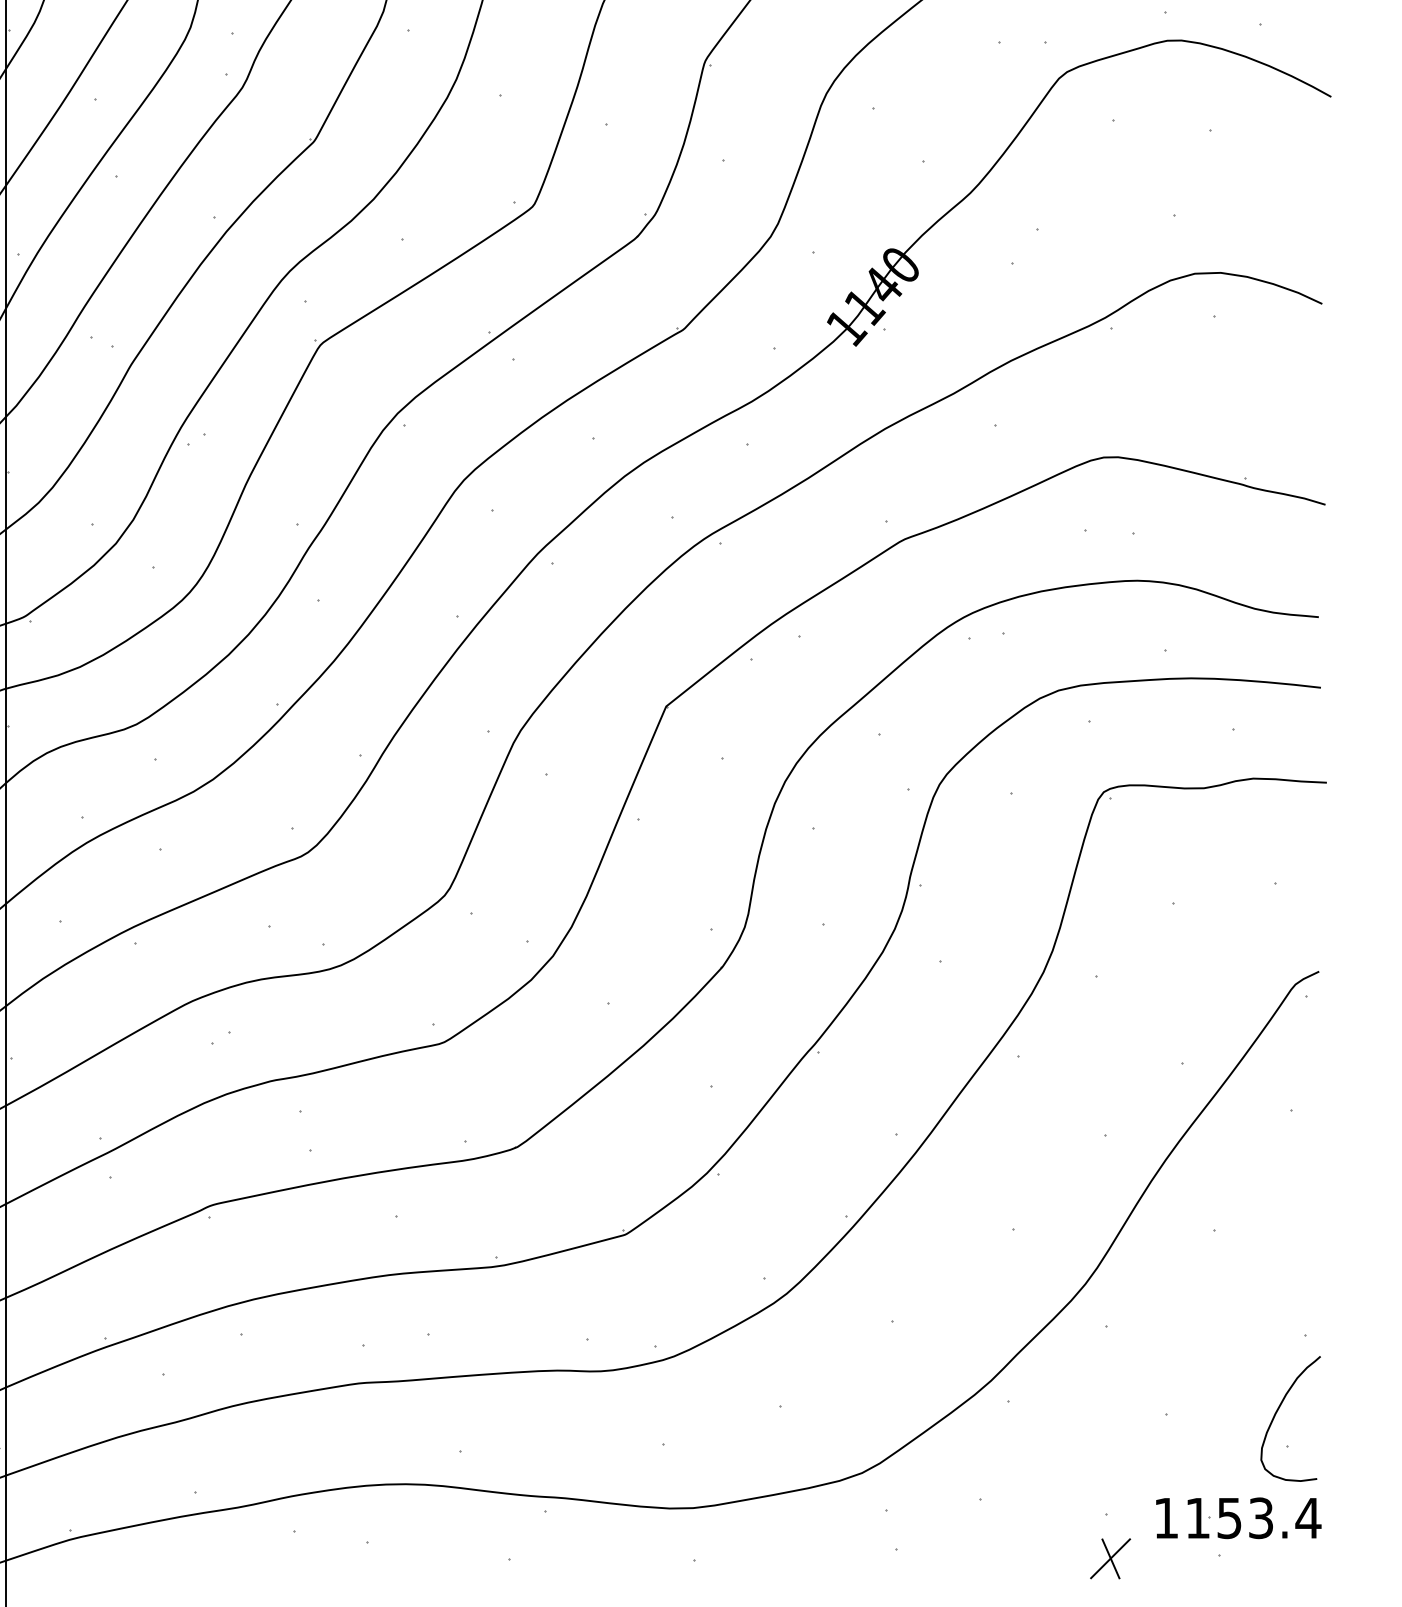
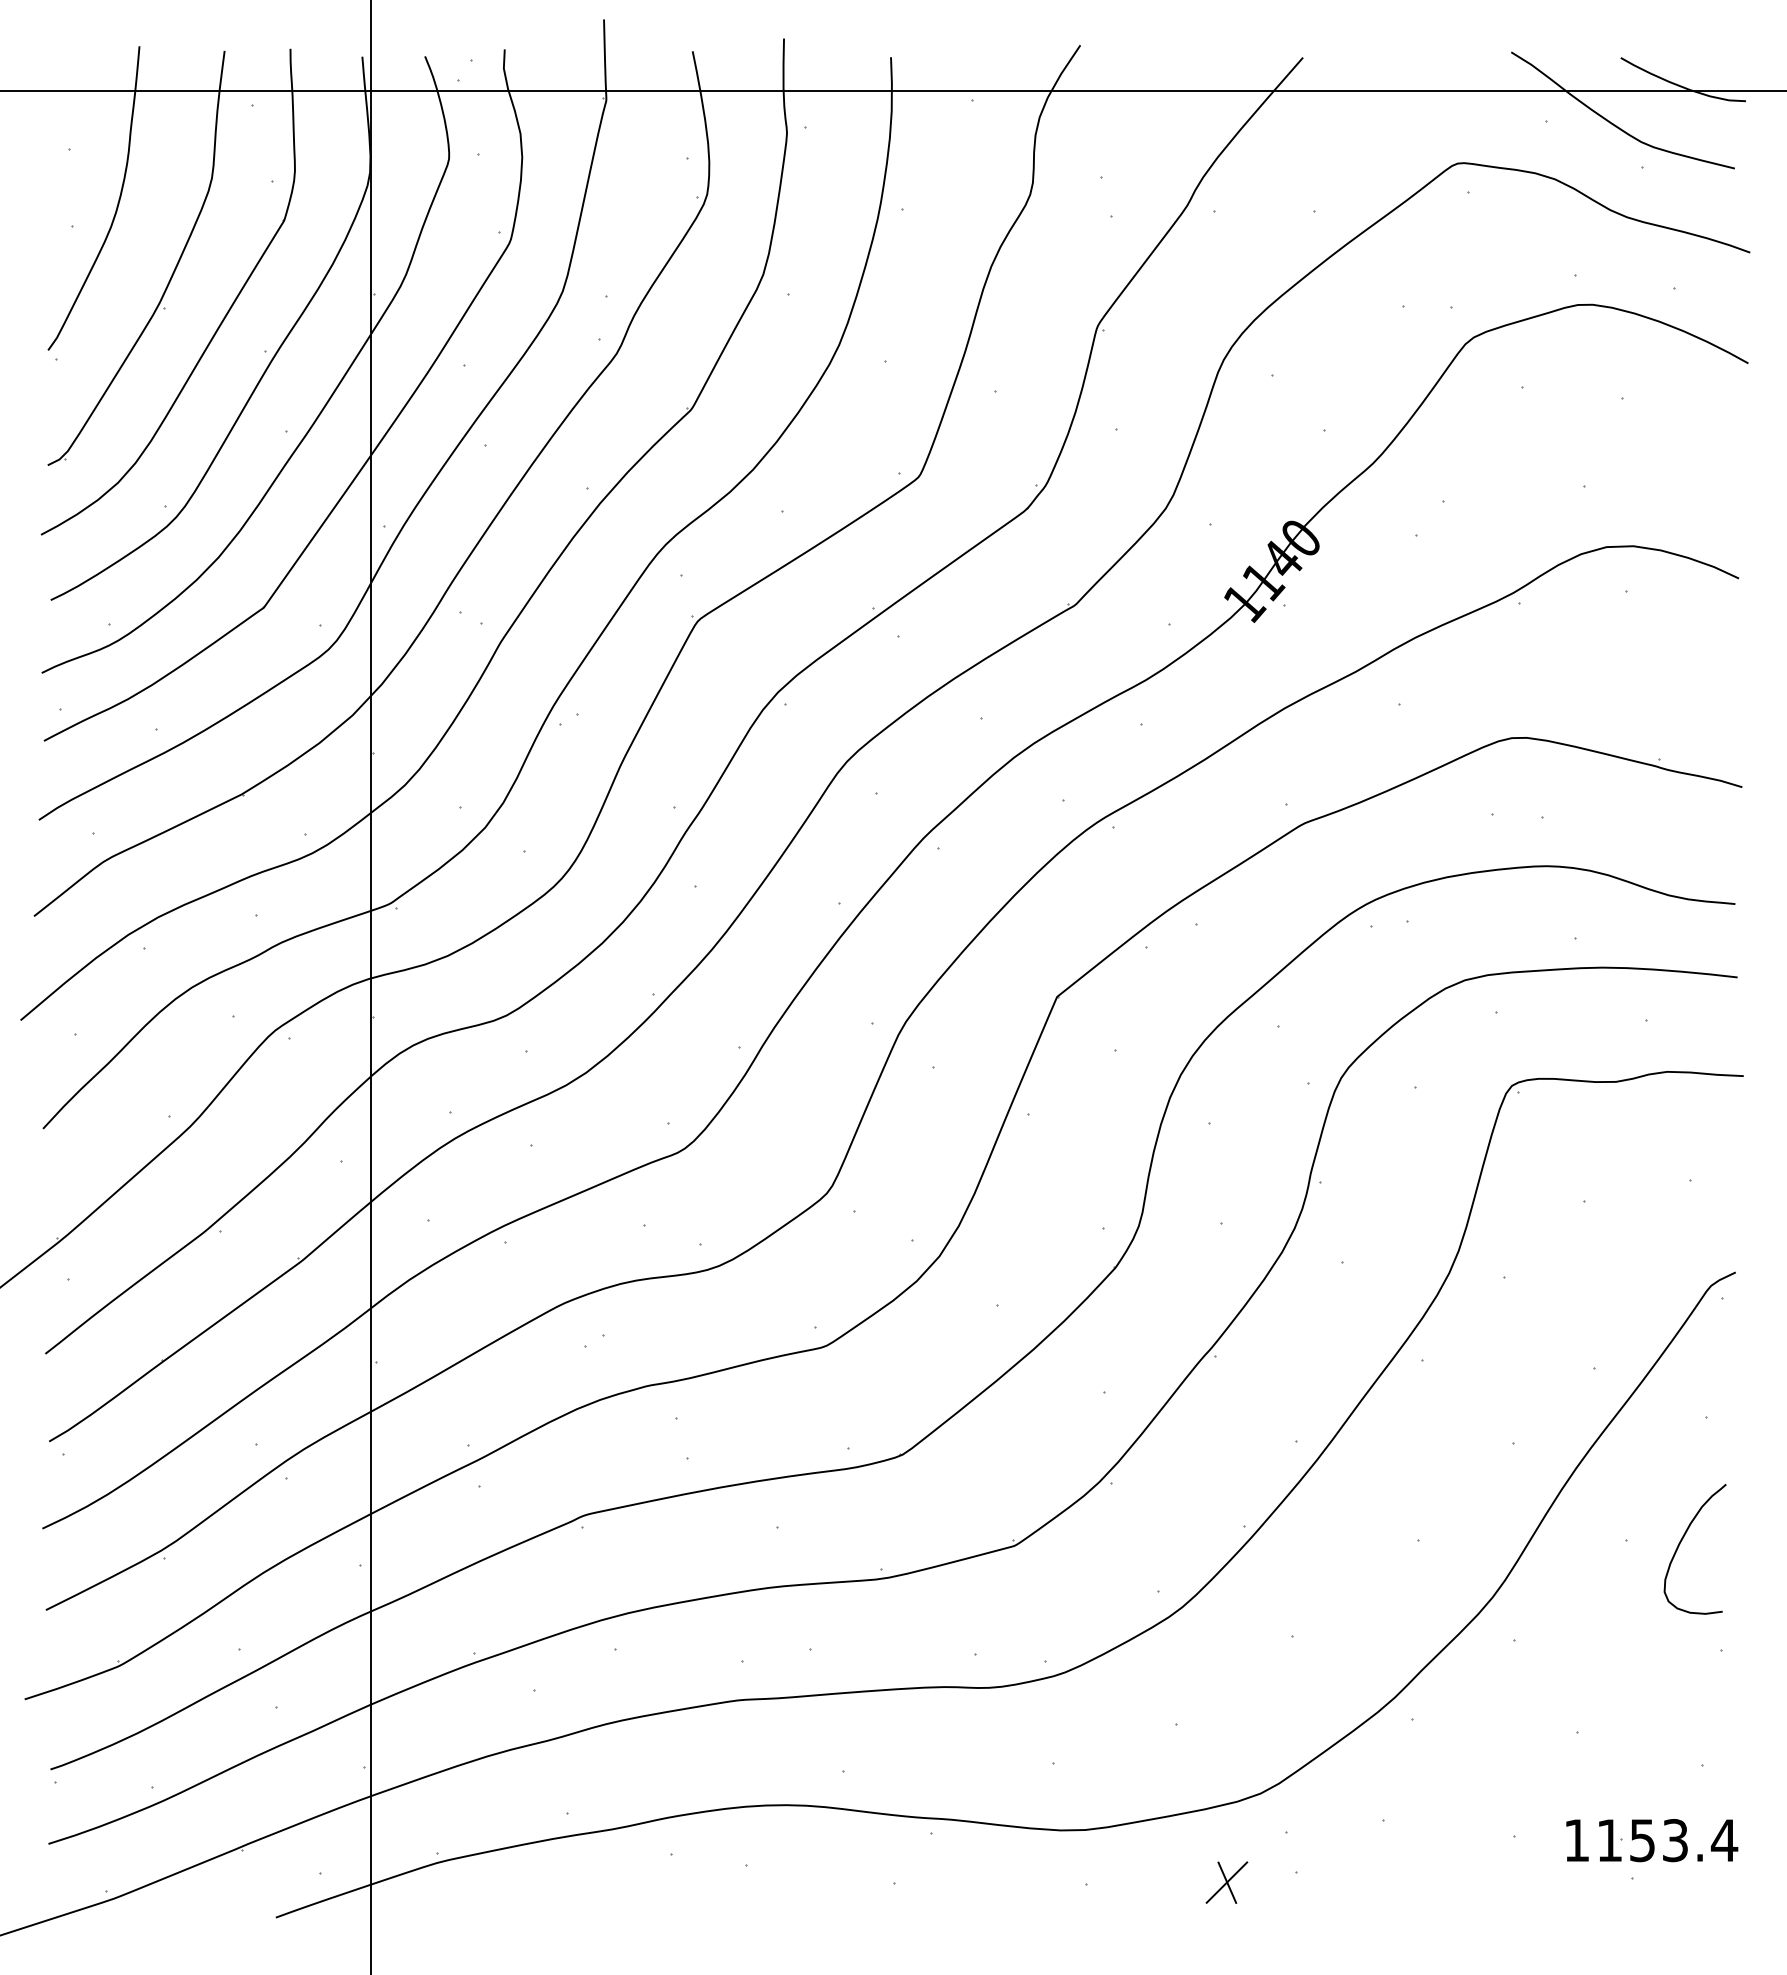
curve: (1277, 1412) -> (1681, 1542), moved
part: (1110, 1558) -> (1226, 1882), moved

